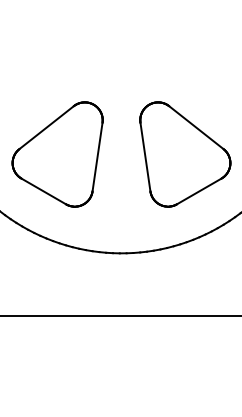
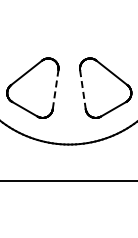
line: (97, 156) -> (55, 89), solid -> dashed
line: (144, 156) -> (82, 89), solid -> dashed

